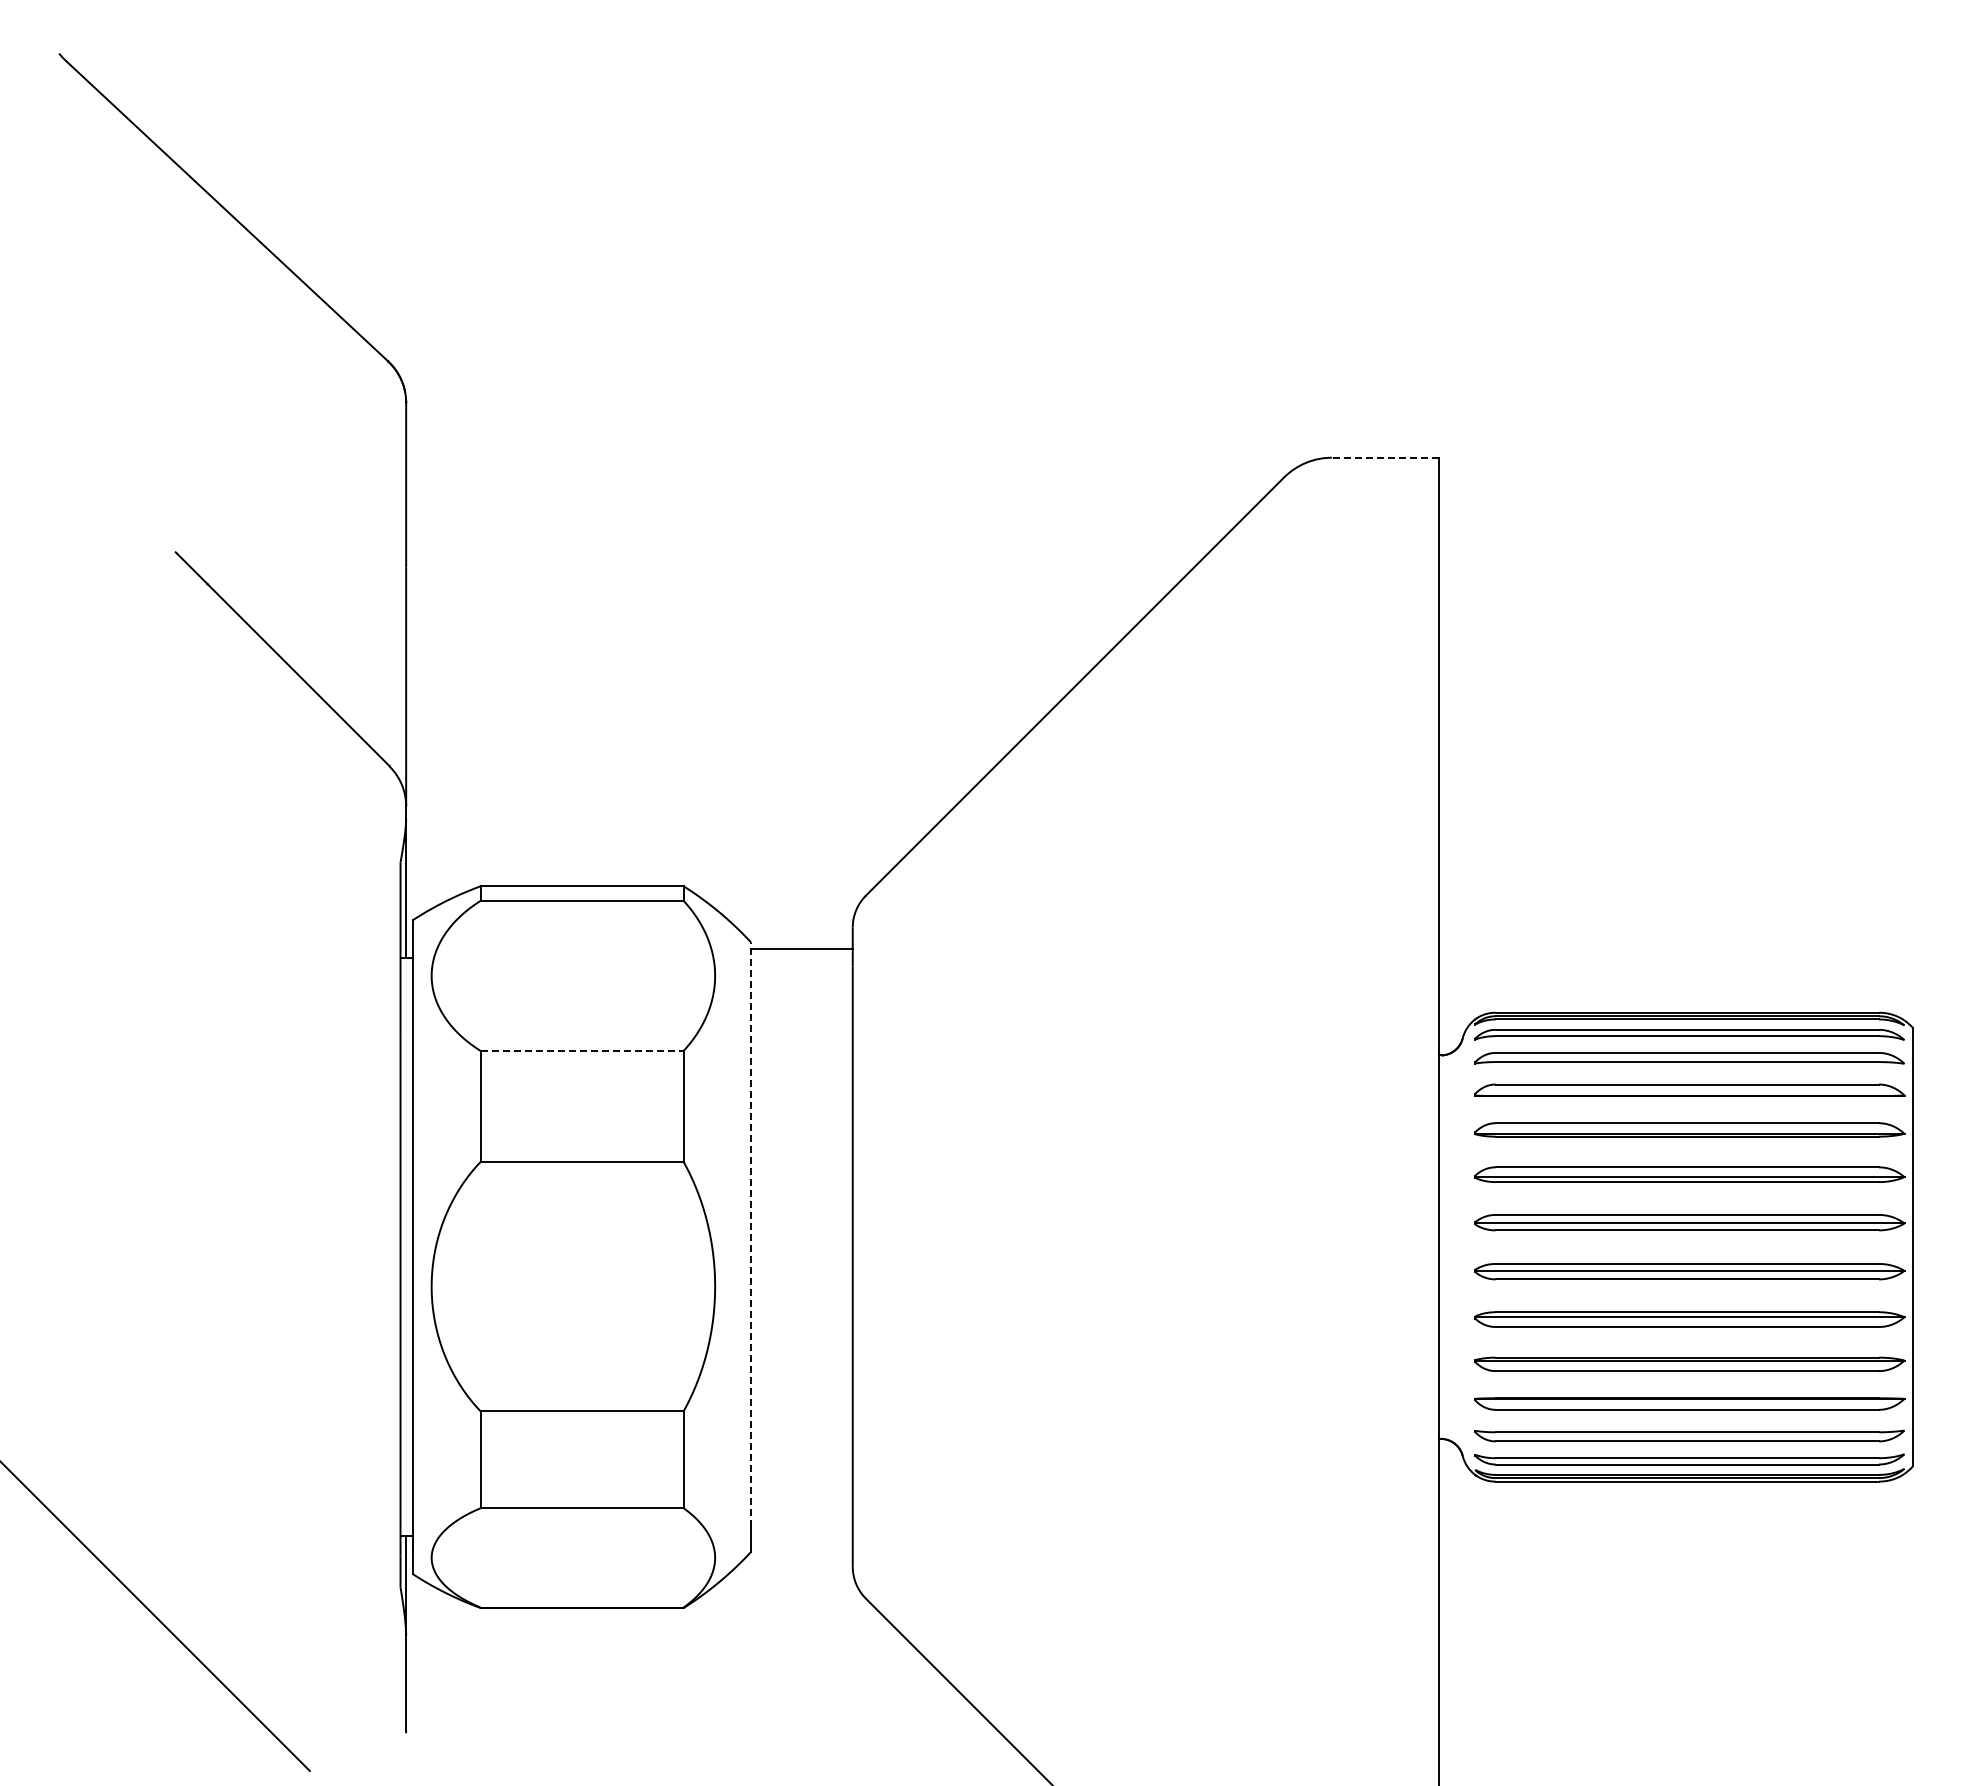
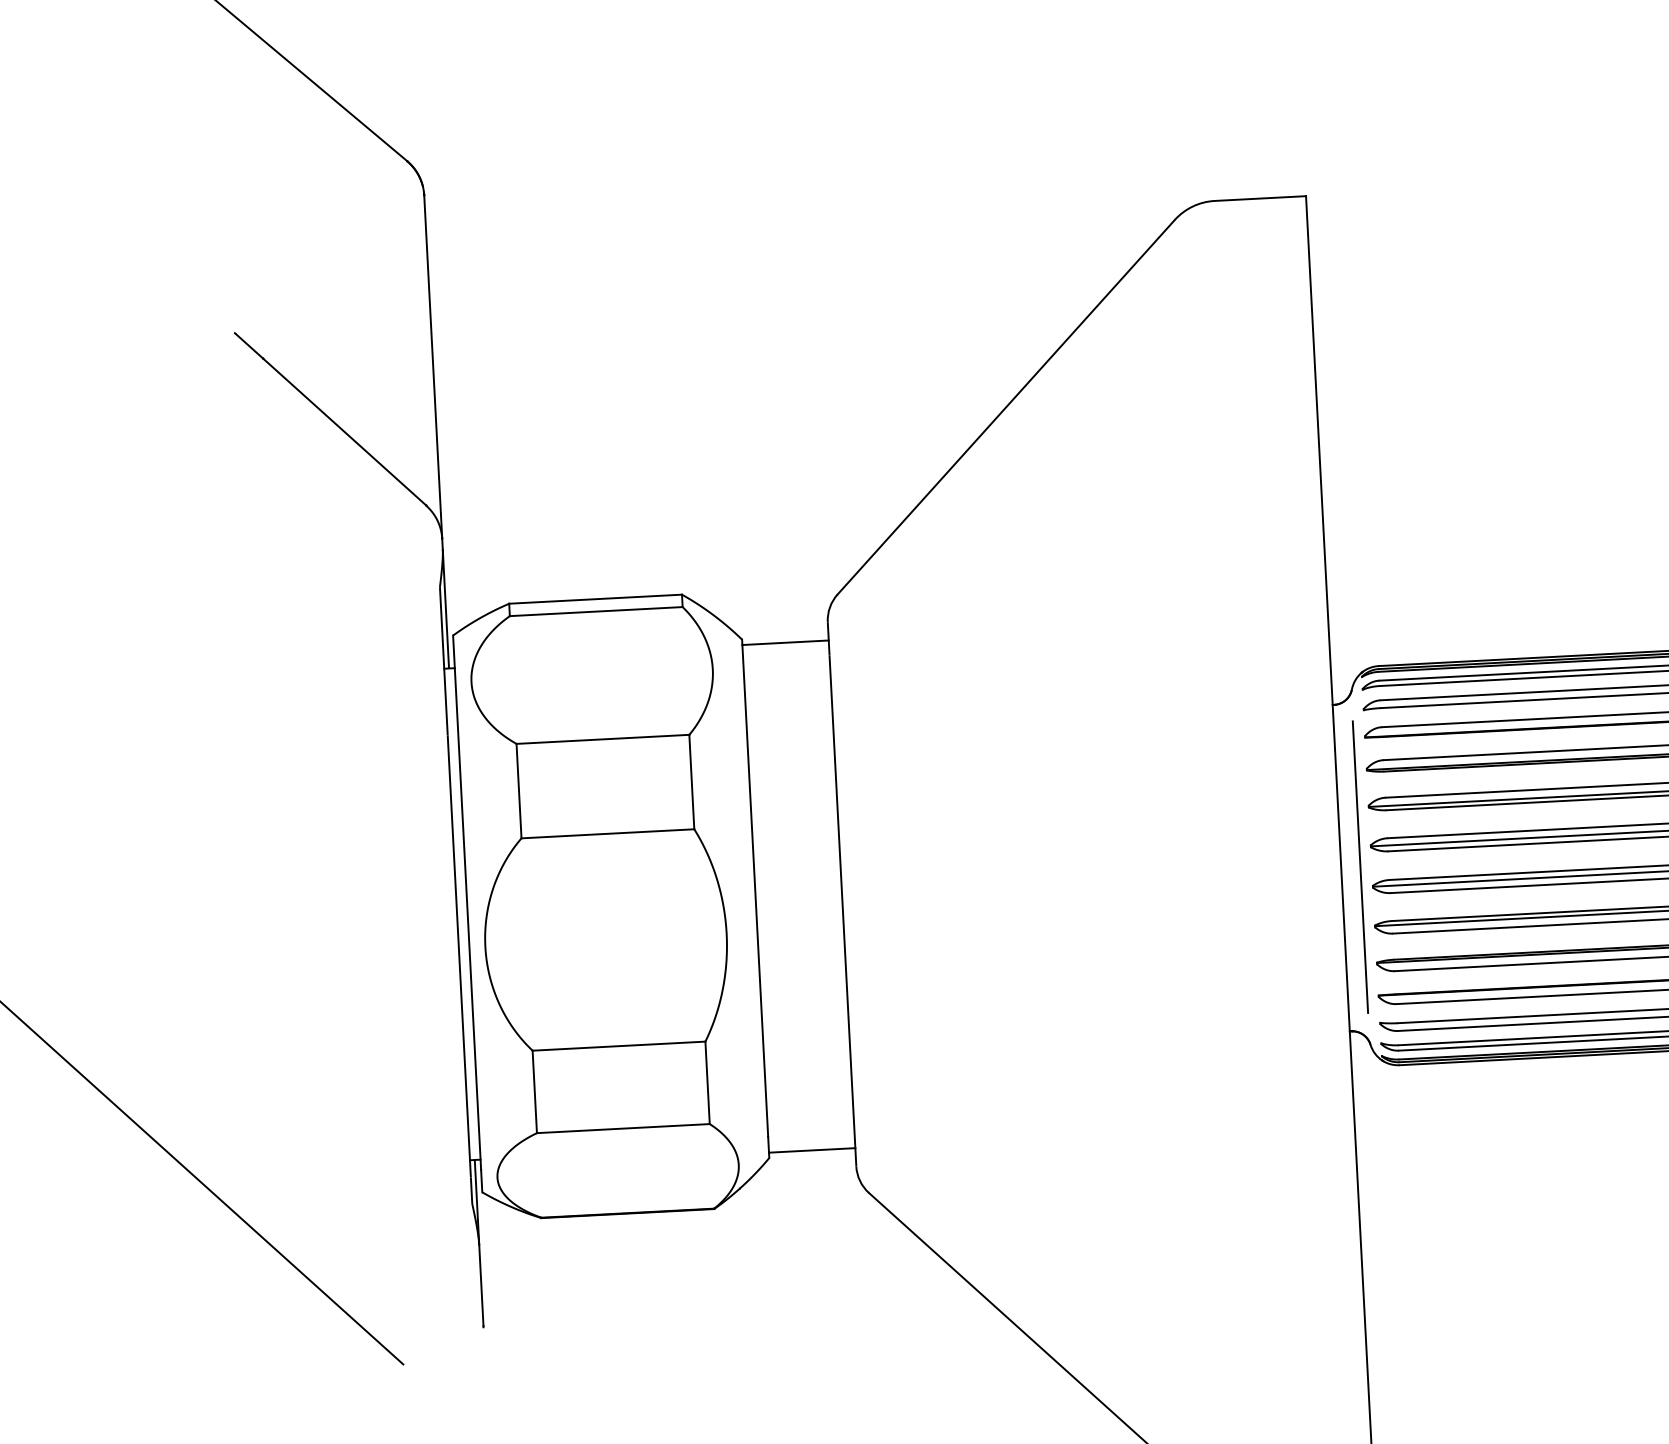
line: (1385, 457) -> (1260, 198), dashed -> solid
line: (582, 1050) -> (603, 738), dashed -> solid
line: (751, 1234) -> (755, 888), dashed -> solid
line: (1461, 1246) -> (1360, 866), added
line: (801, 1545) -> (811, 1150), added

